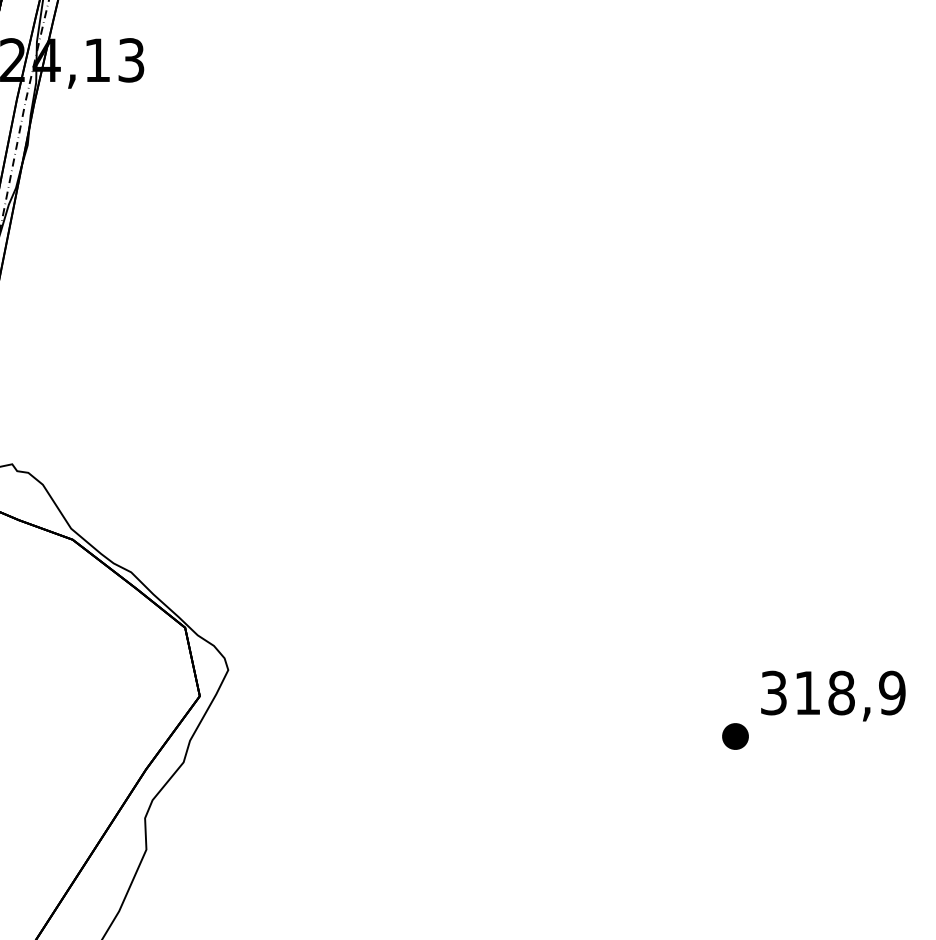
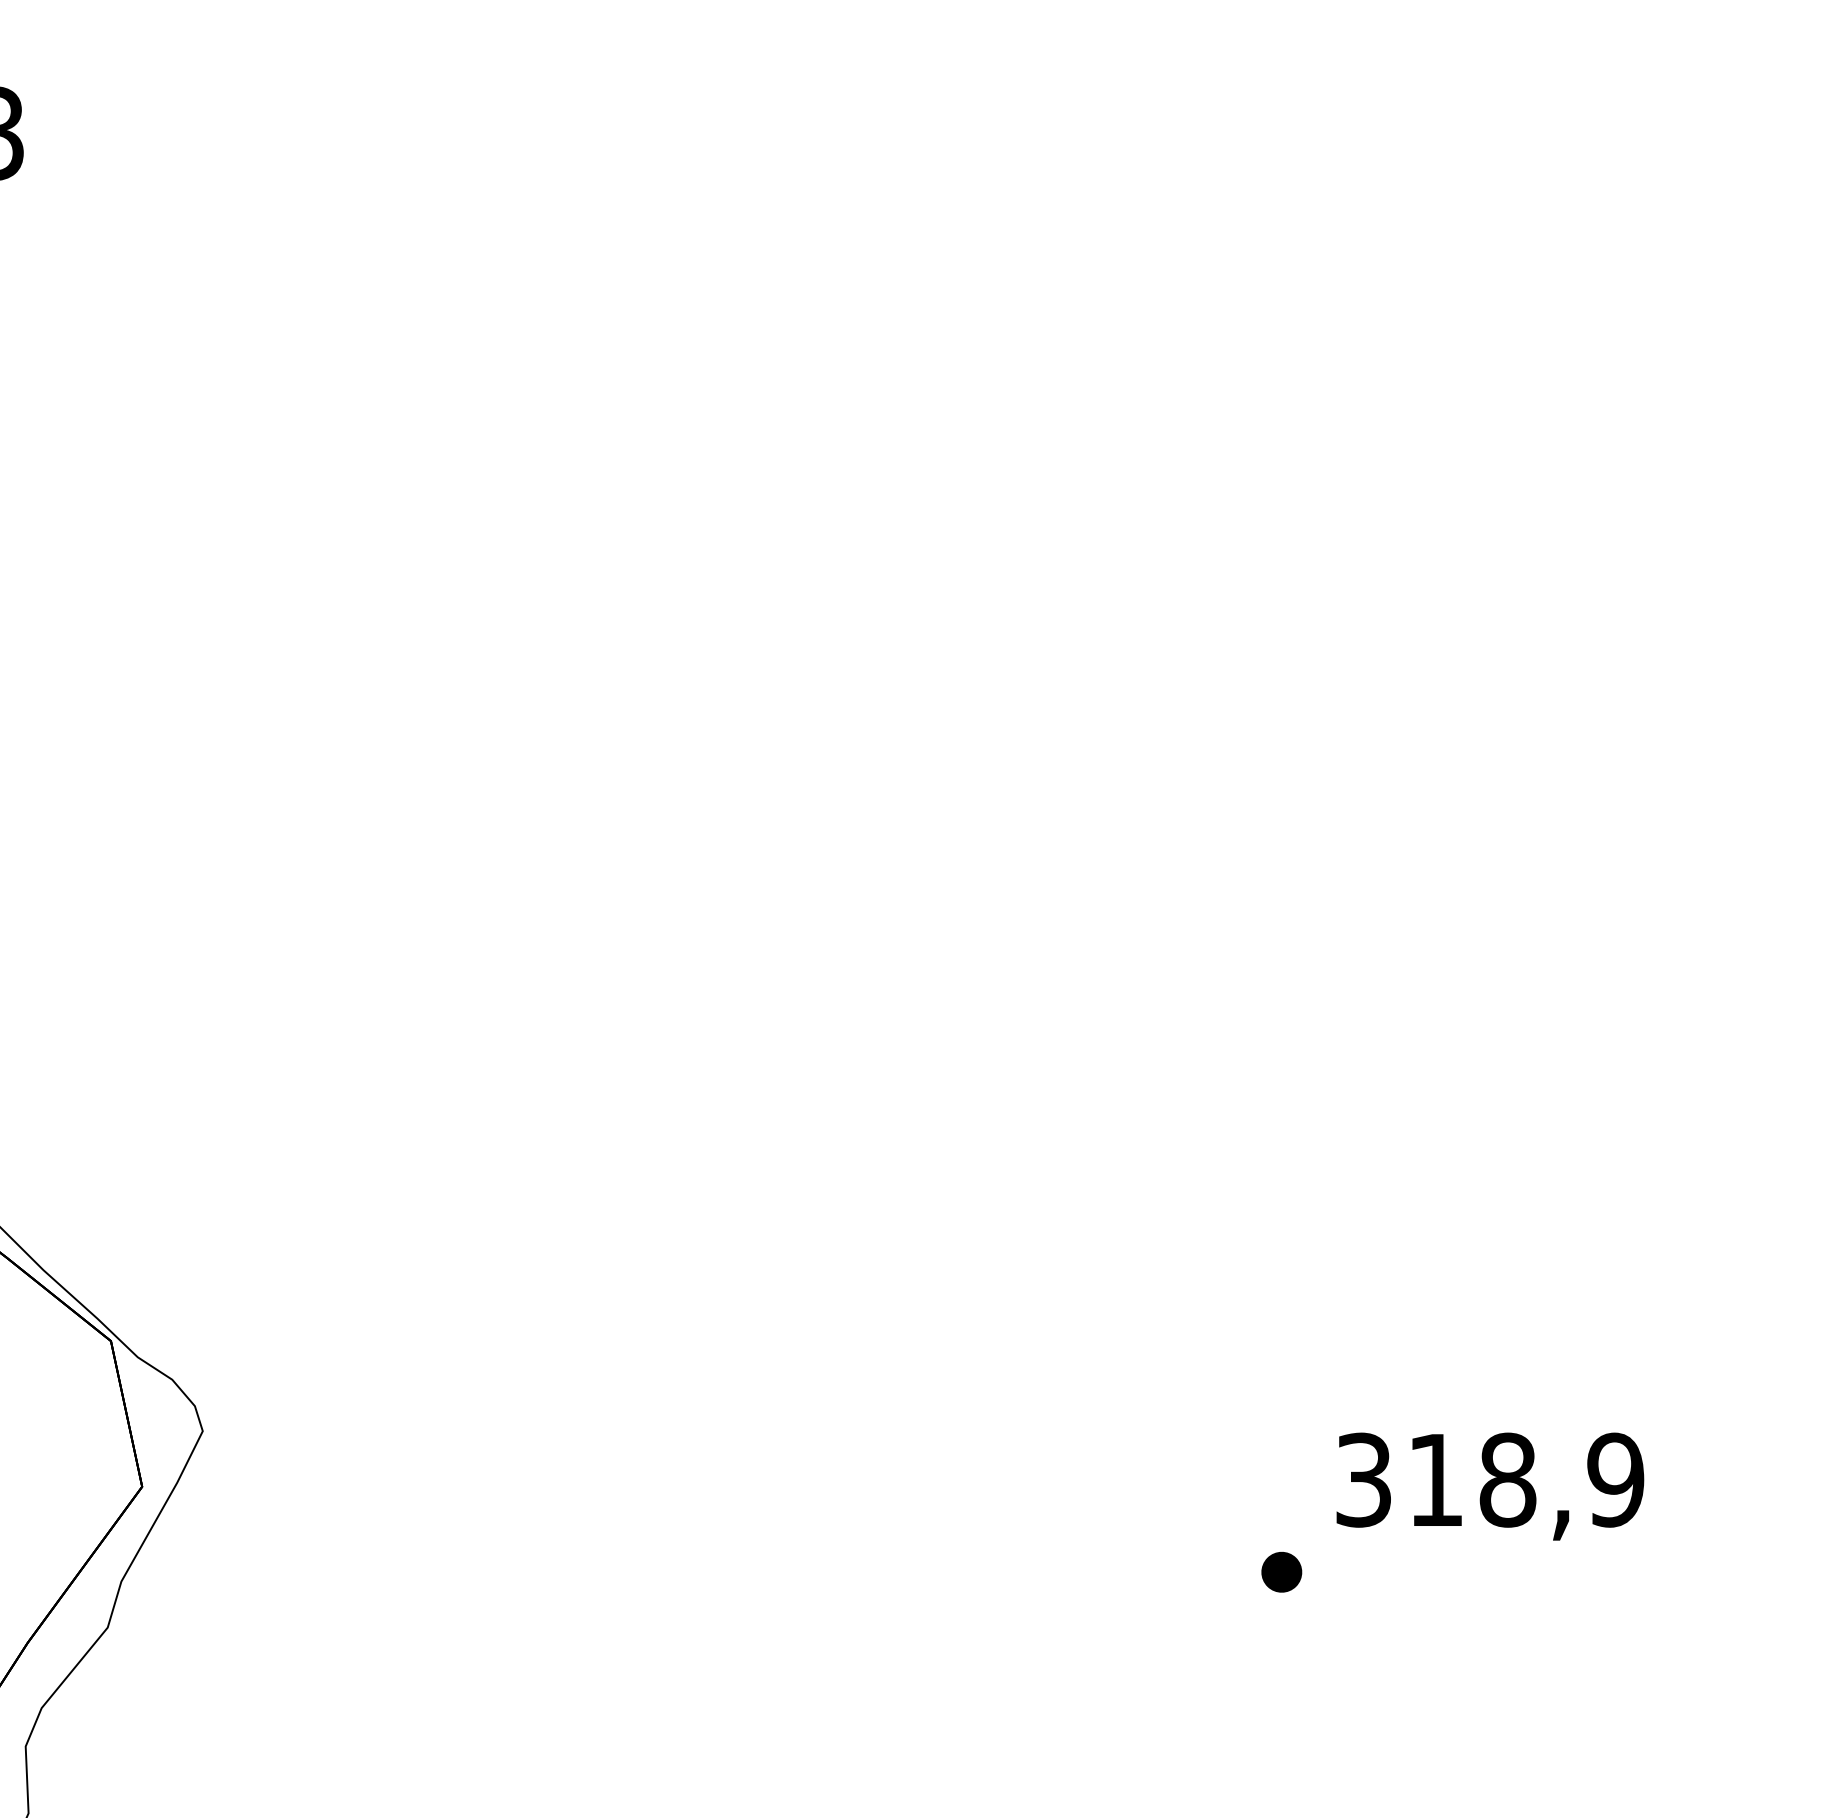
part: (734, 735) -> (1279, 1570), size x0.71

